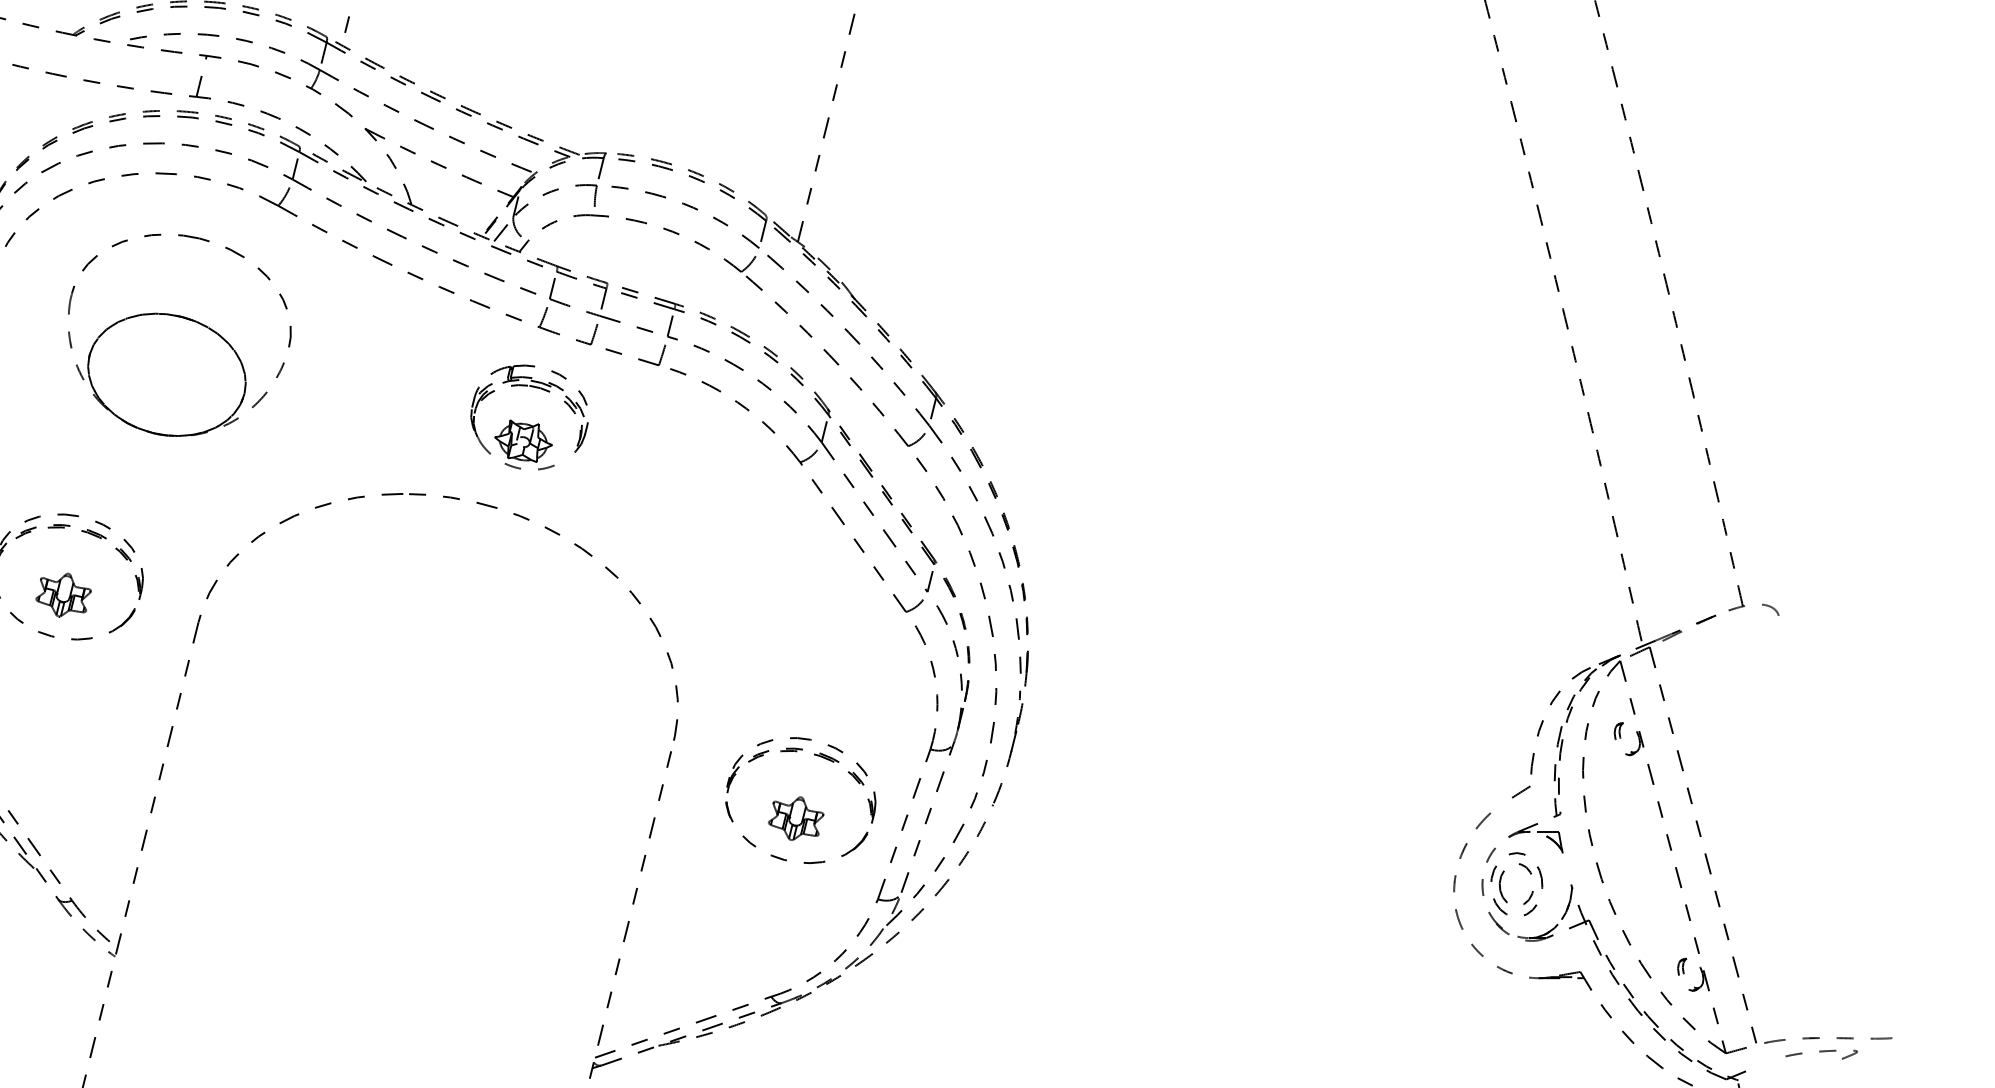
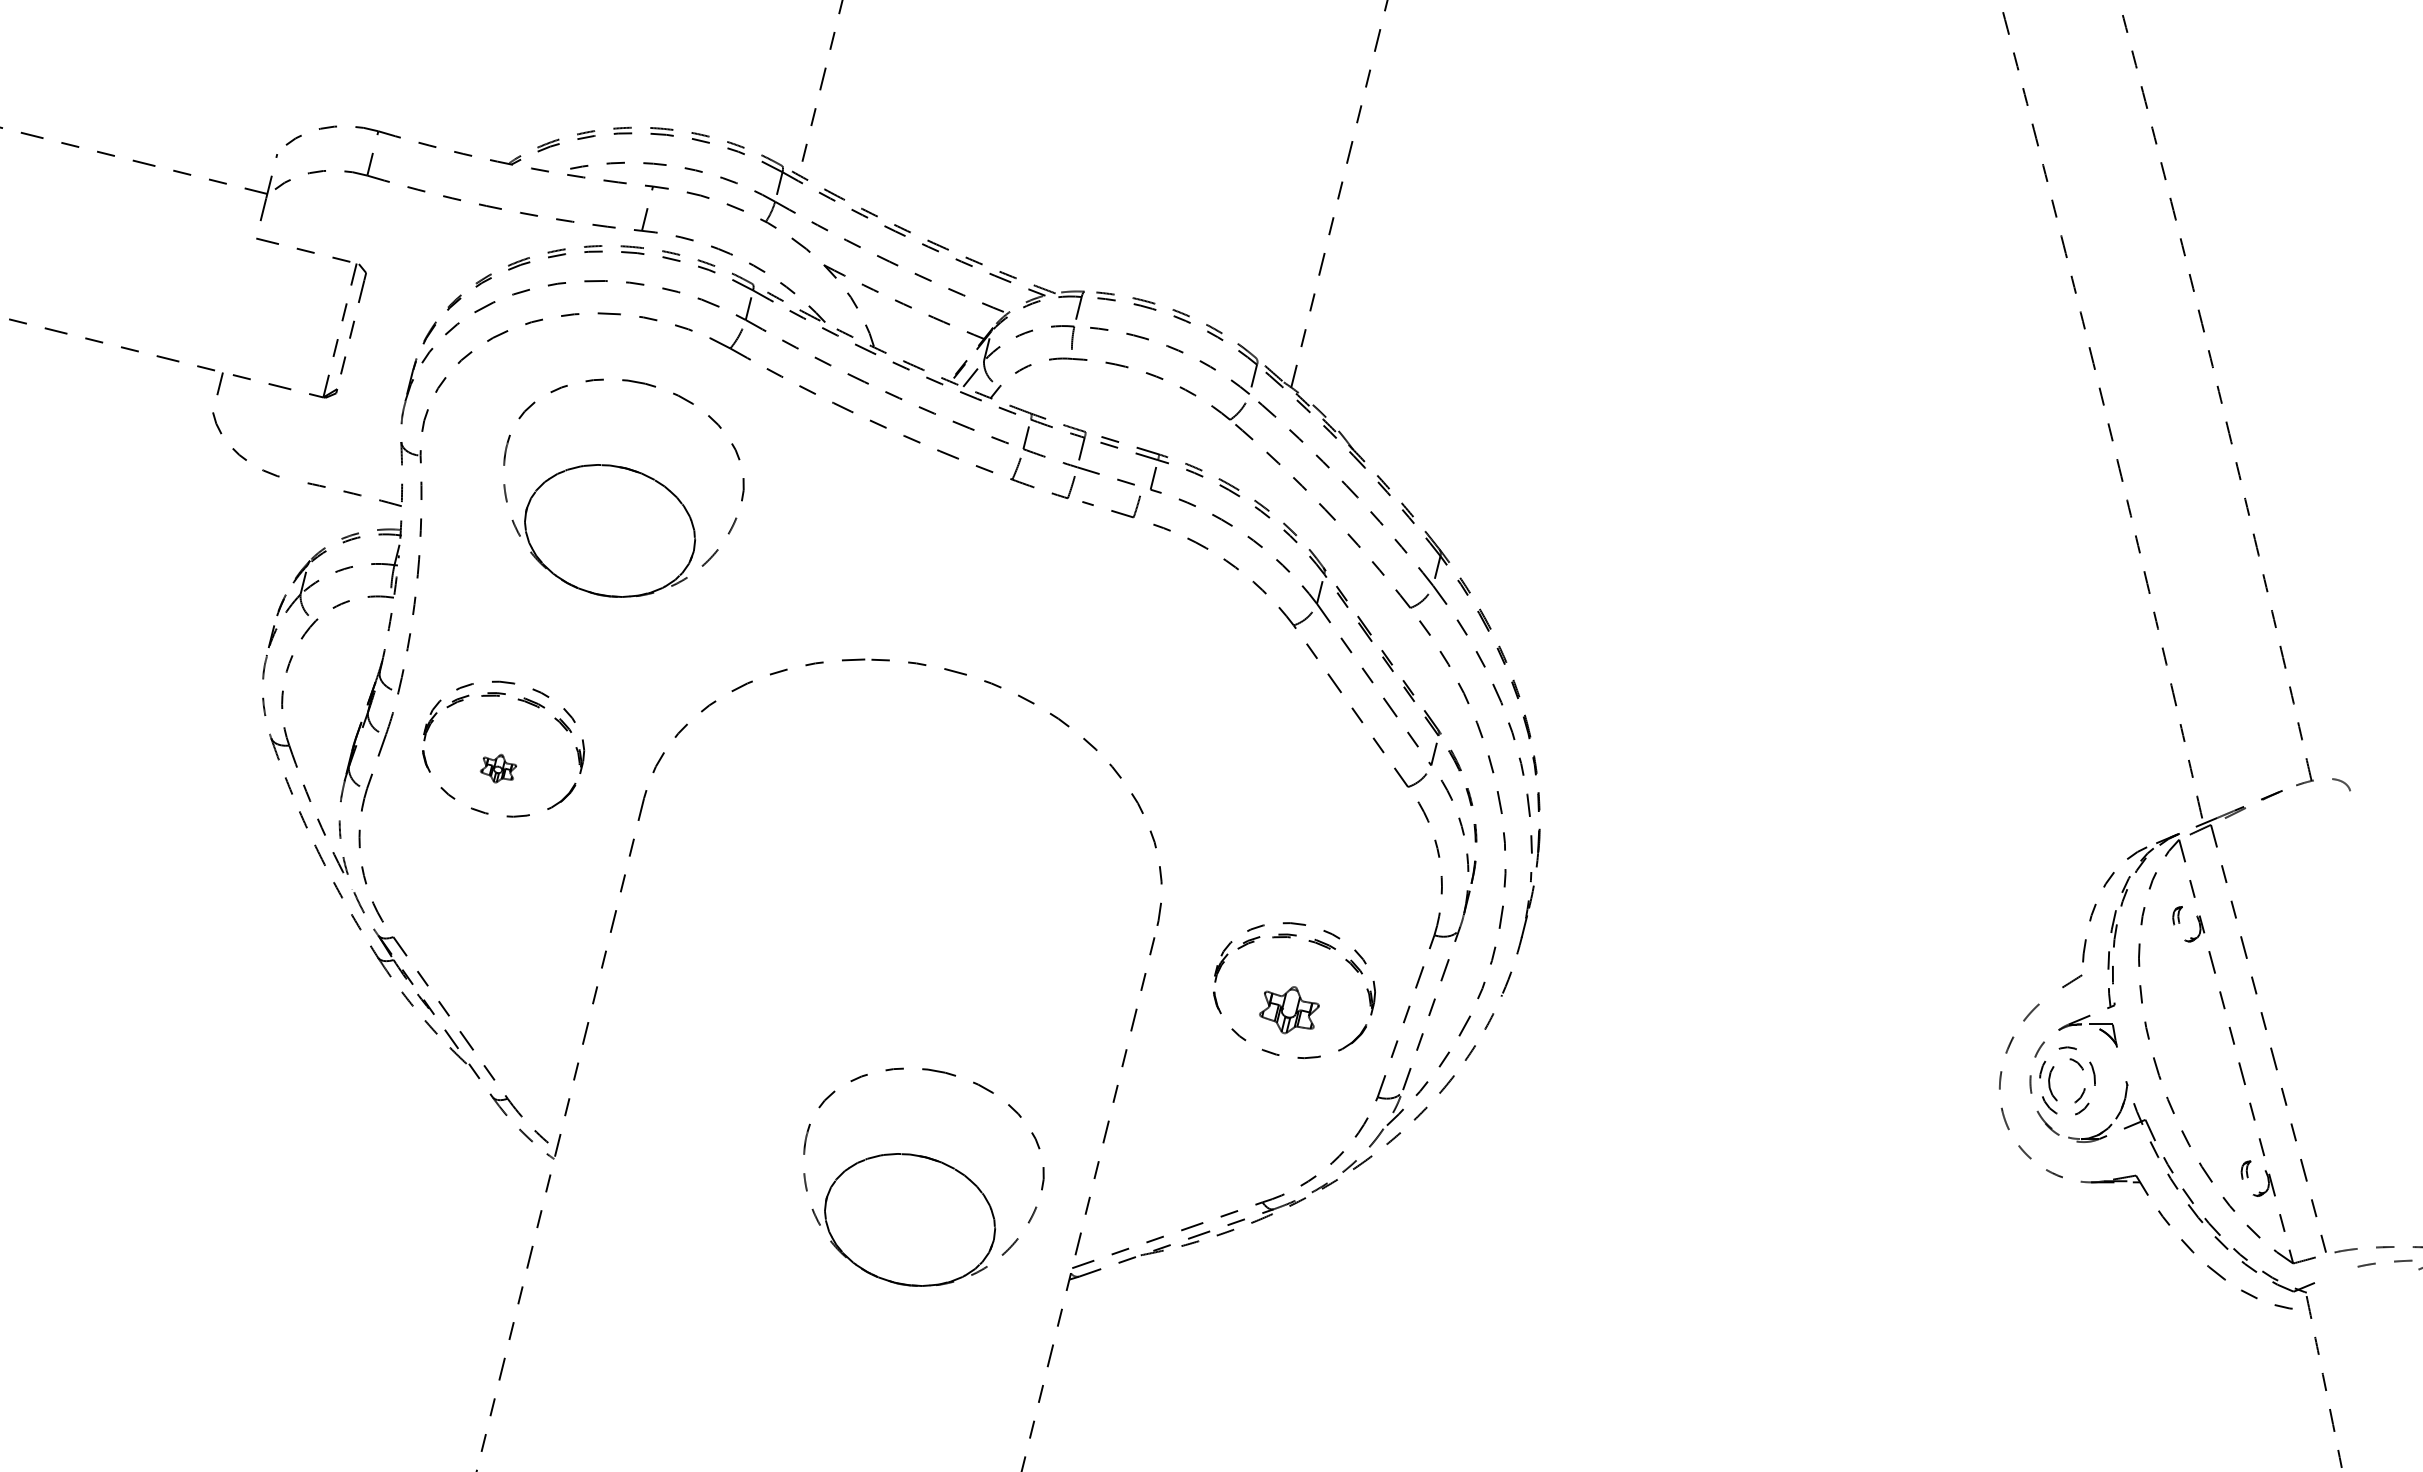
part: (635, 354) -> (1115, 509), size x0.7
part: (527, 423) -> (999, 583), removed
part: (63, 594) -> (498, 768), size x0.6
part: (457, 972) -> (923, 1176), added

